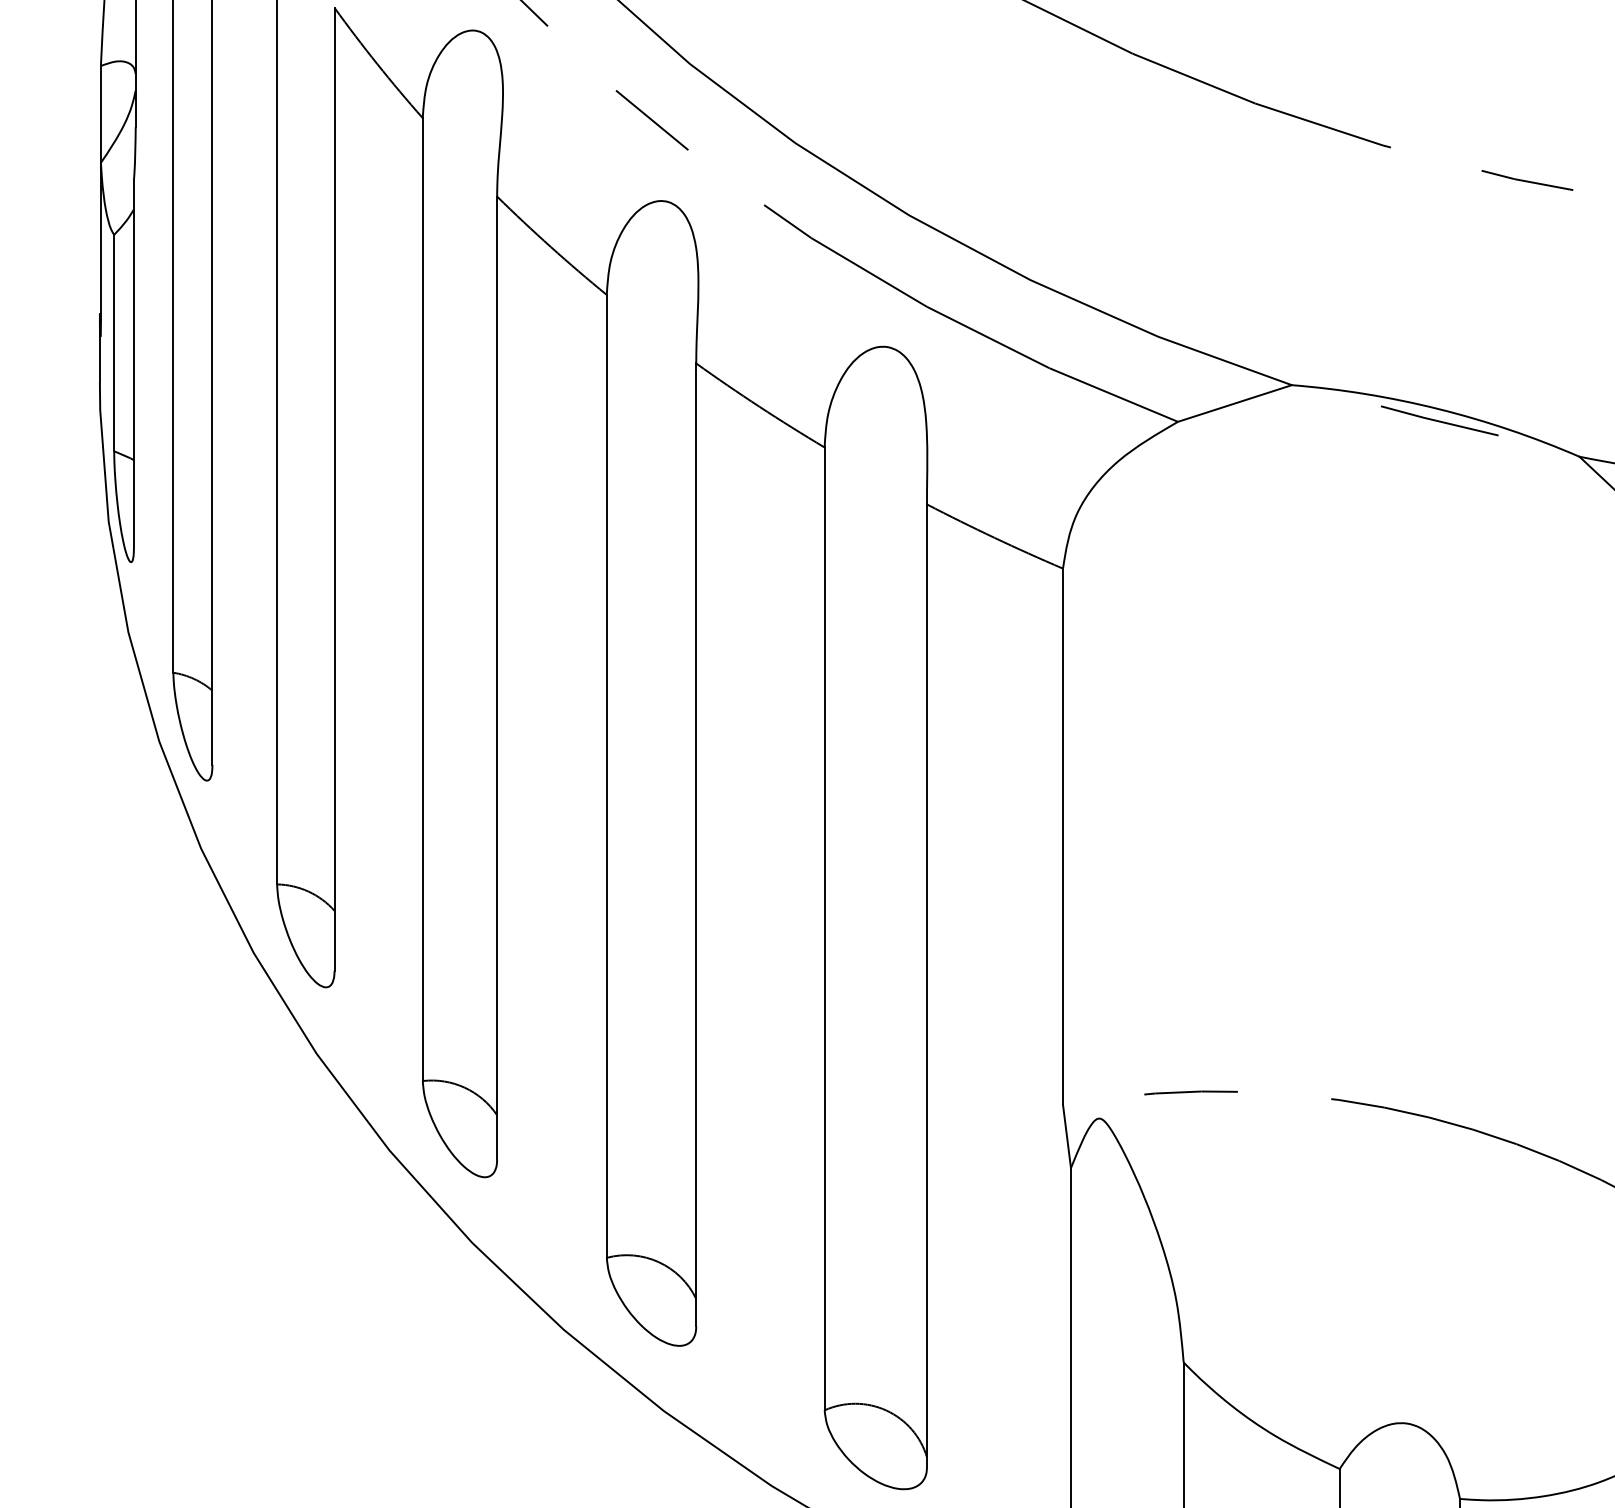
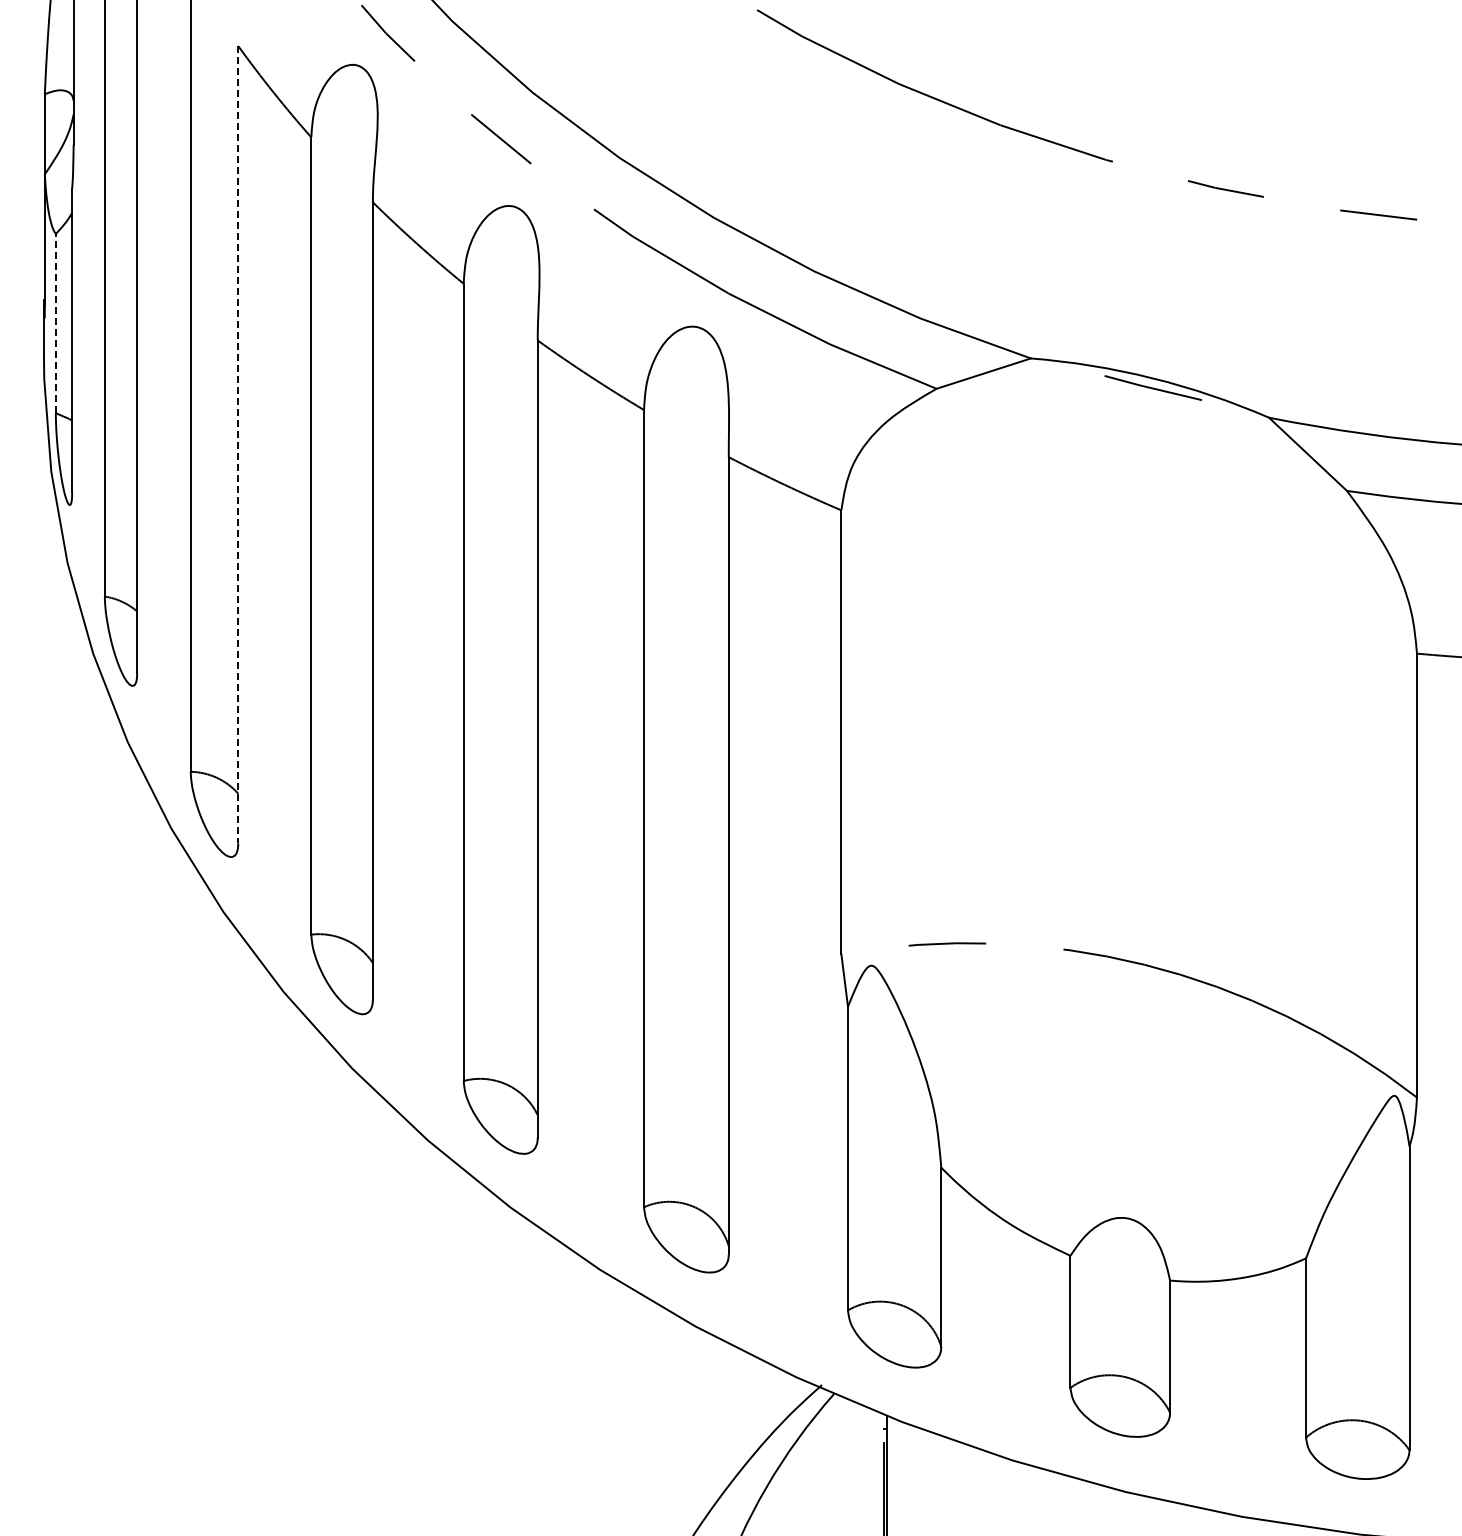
line: (113, 342) -> (55, 323), solid -> dashed
line: (334, 489) -> (238, 444), solid -> dashed

